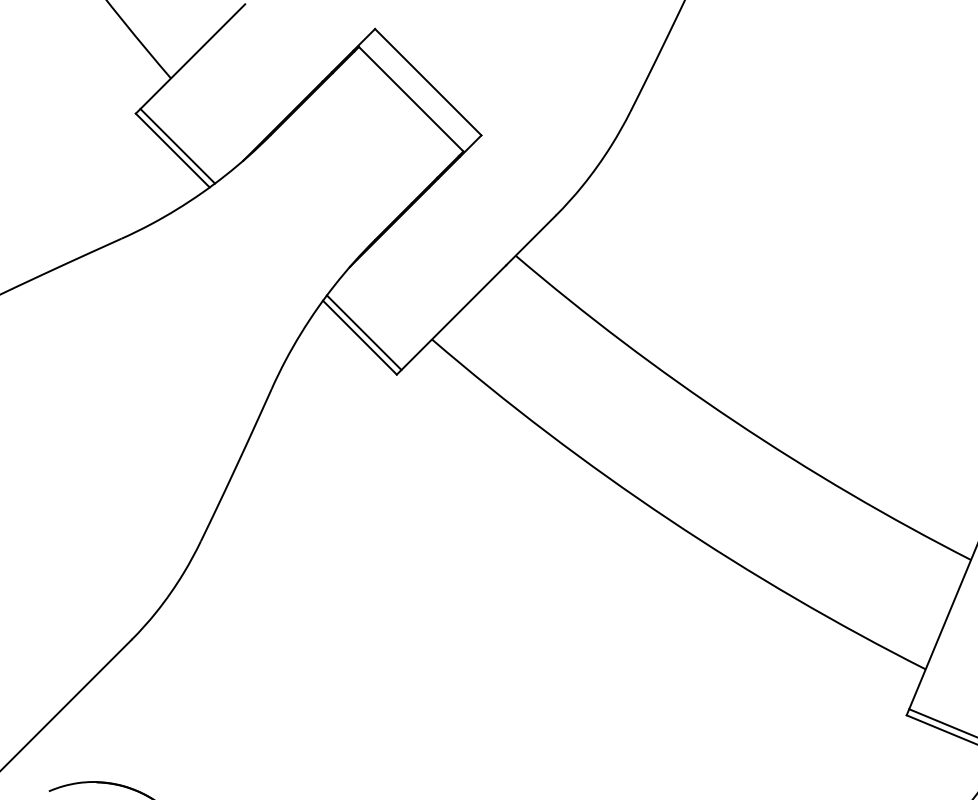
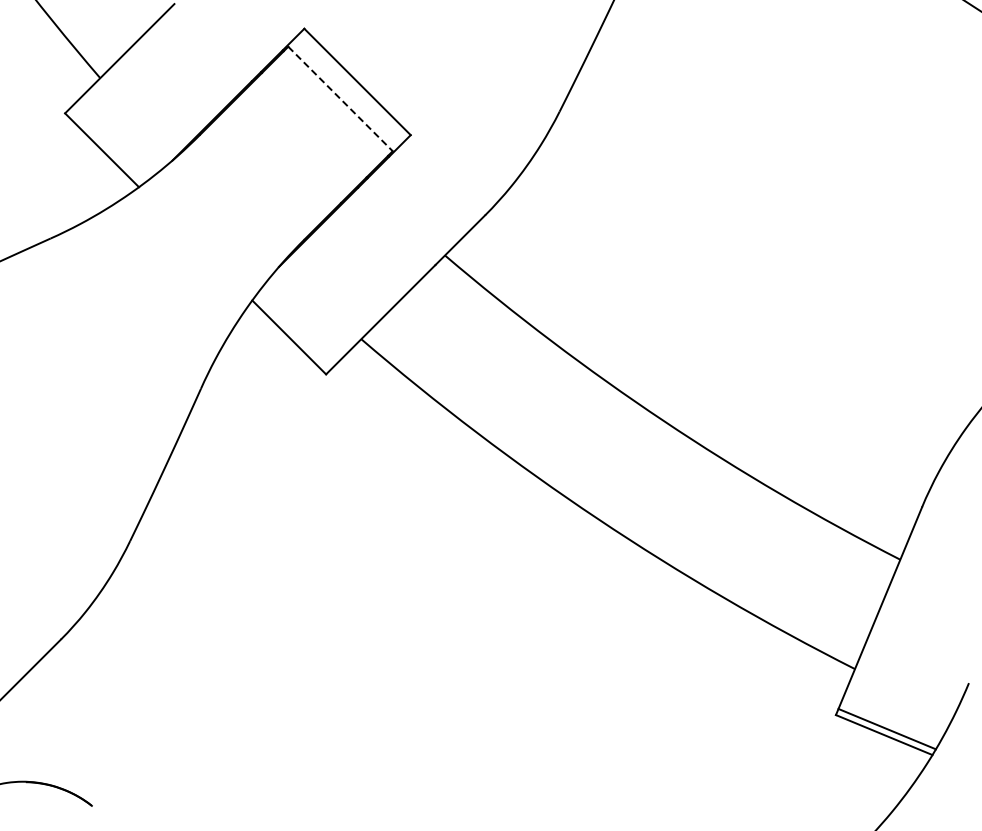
line: (411, 98) -> (340, 98), solid -> dashed
line: (177, 145) -> (106, 145), removed
line: (364, 332) -> (293, 332), removed

